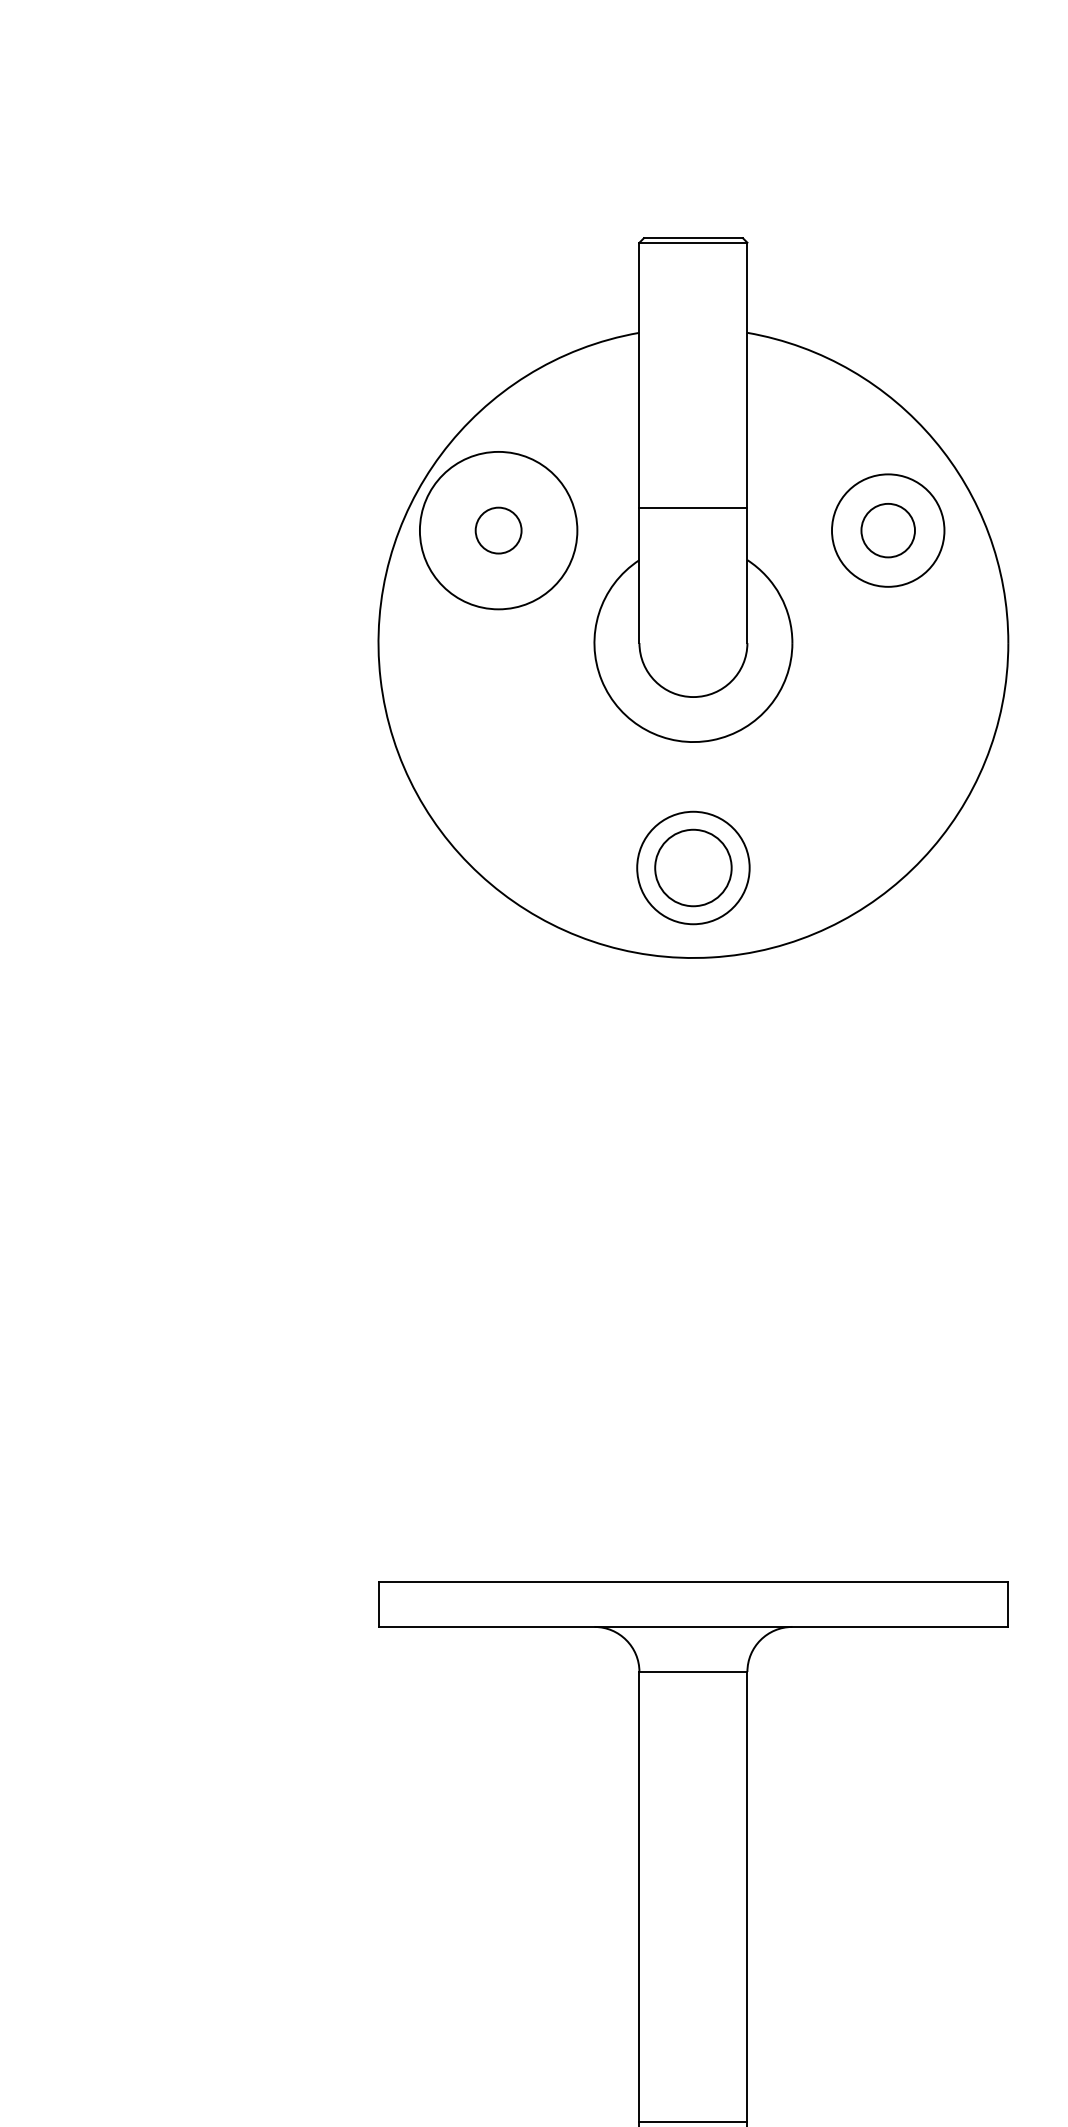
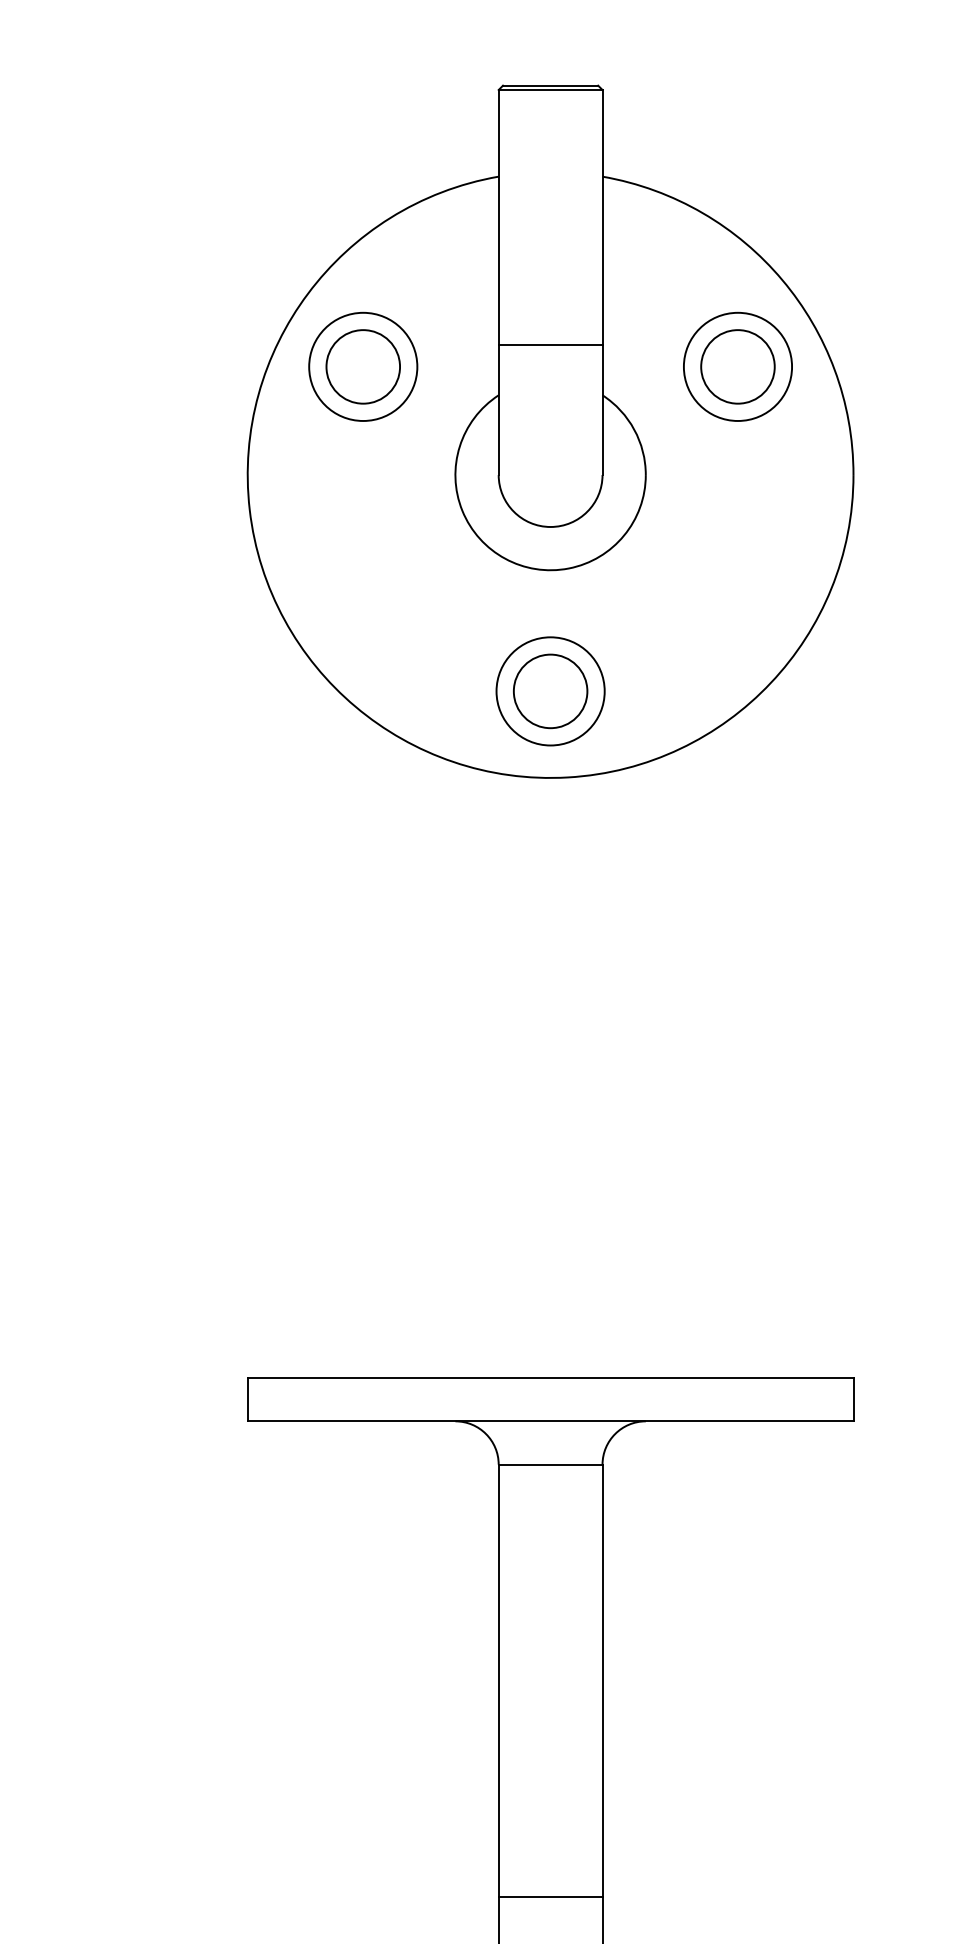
circle: (498, 530) -> (363, 366), size x0.71
circle: (498, 530) -> (363, 366), size x1.67
circle: (887, 530) -> (737, 366), size x1.43

